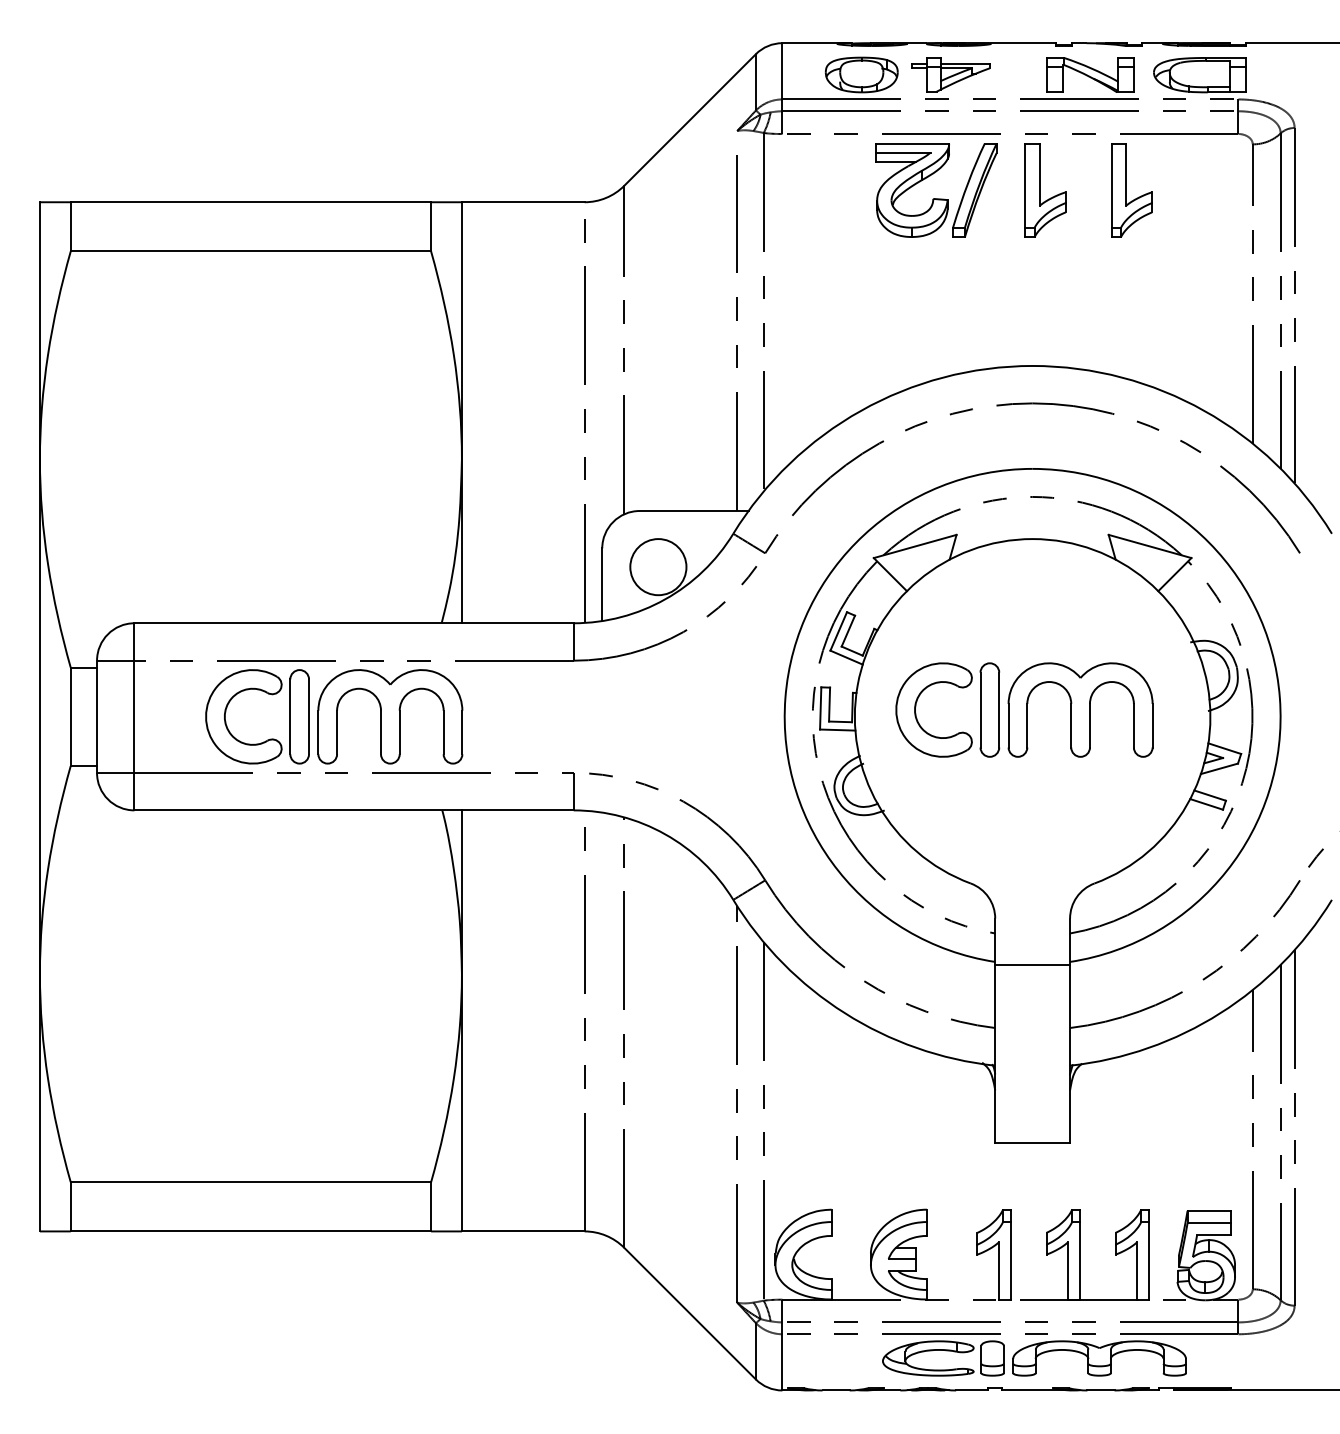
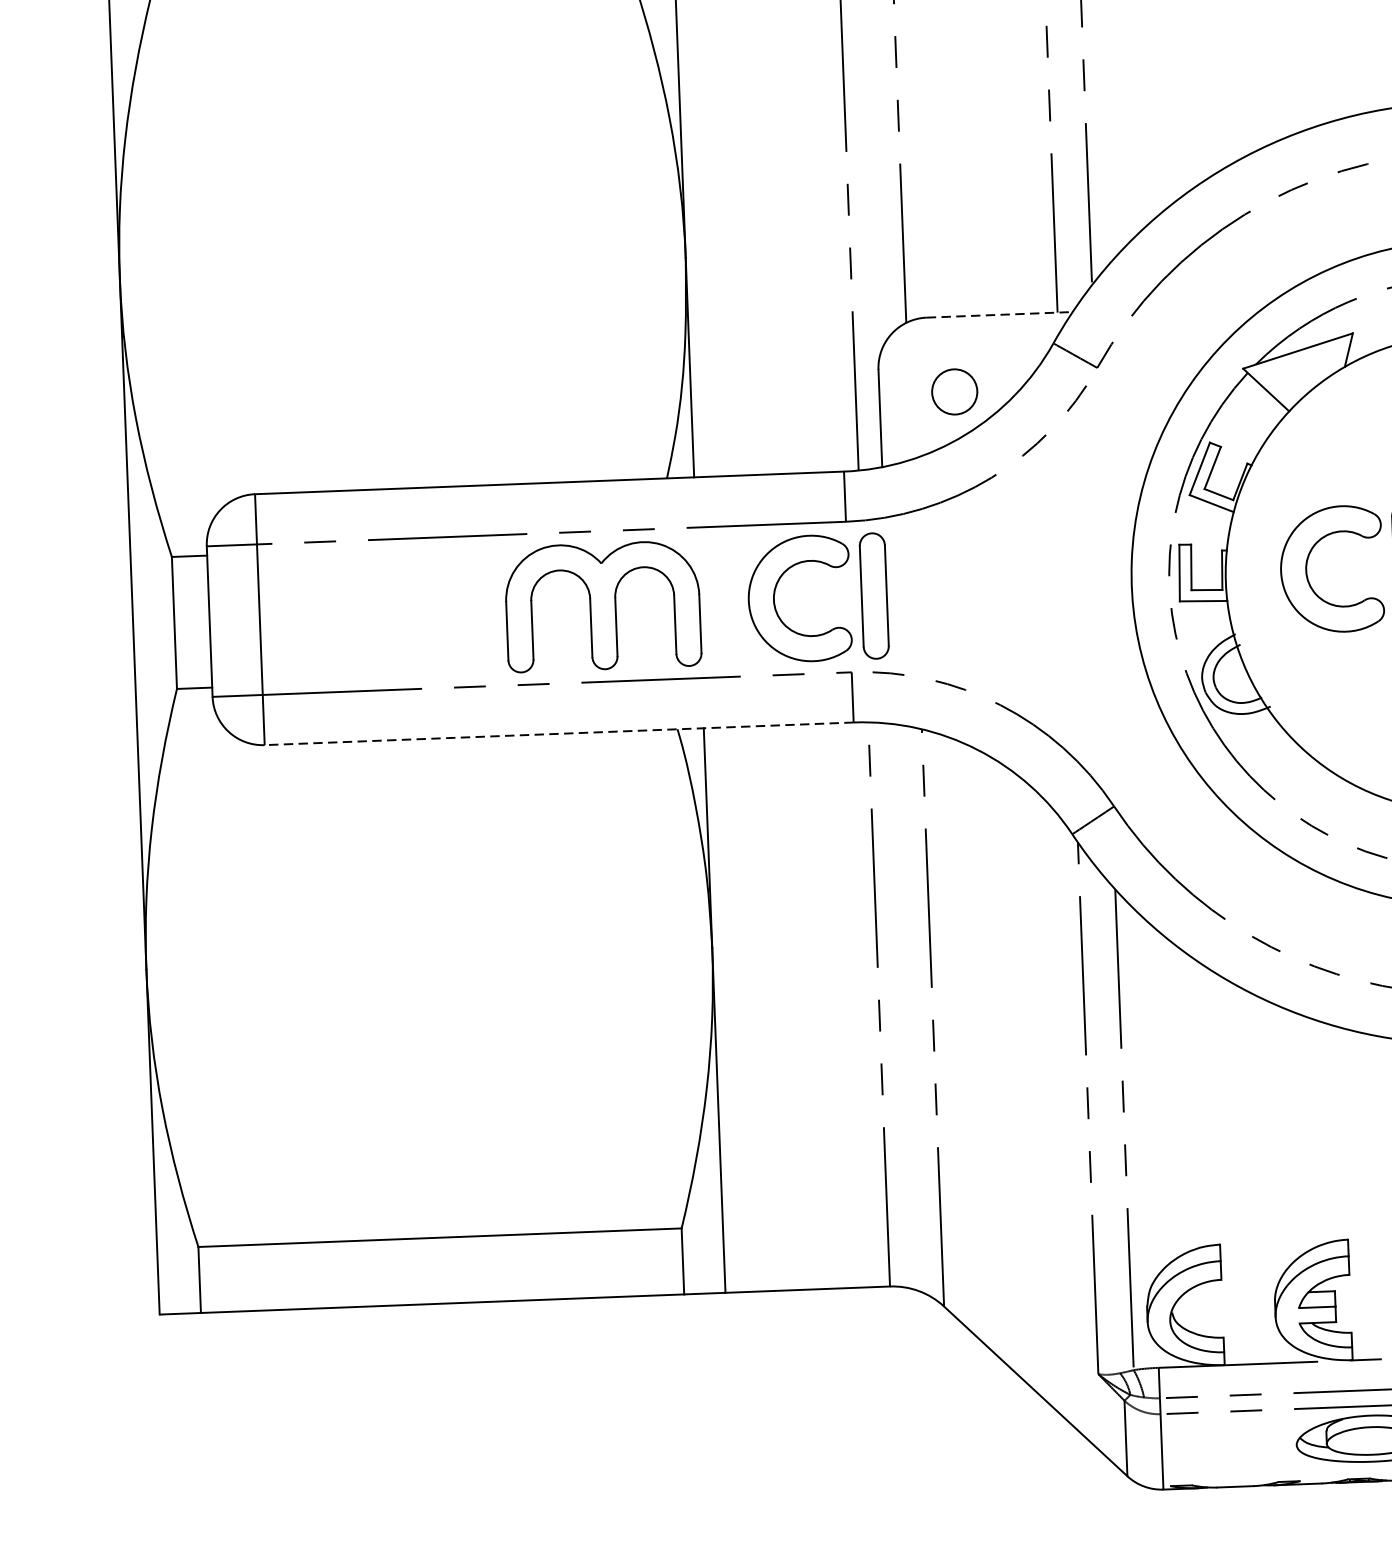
line: (694, 511) -> (1000, 315), solid -> dashed
circle: (658, 567) -> (954, 392), size x0.6
part: (268, 694) -> (831, 567), moved
line: (354, 810) -> (559, 733), solid -> dashed

